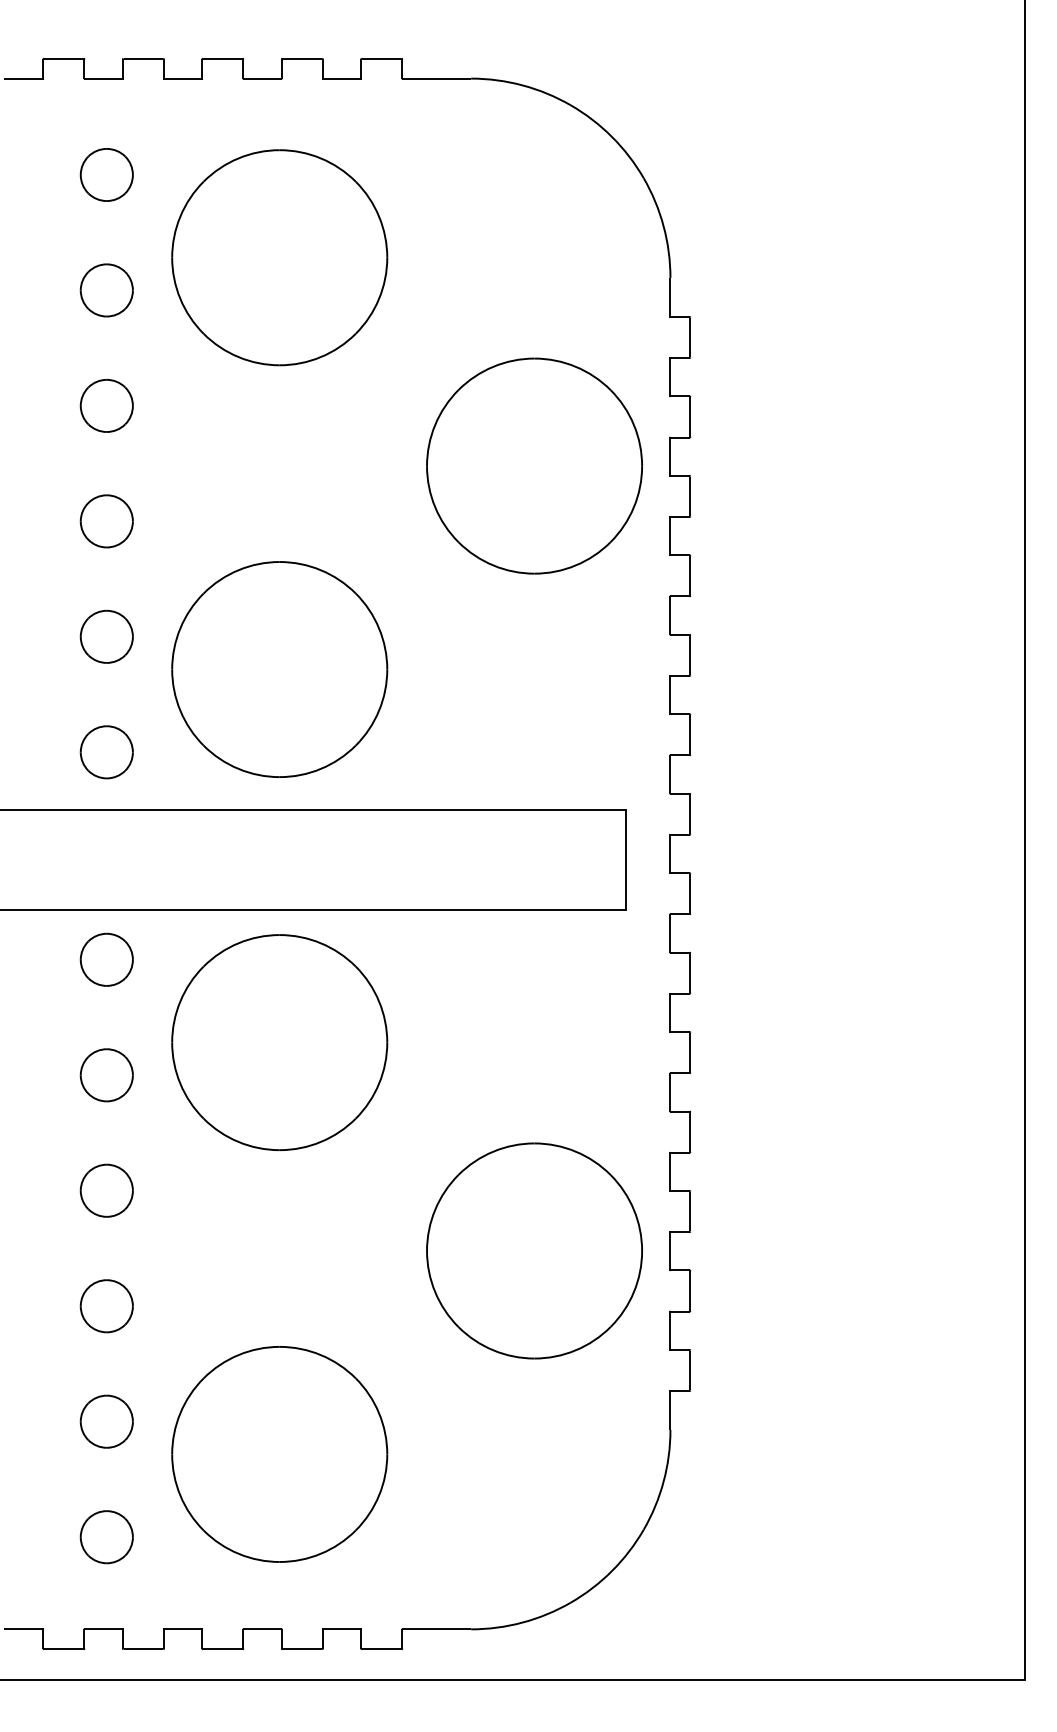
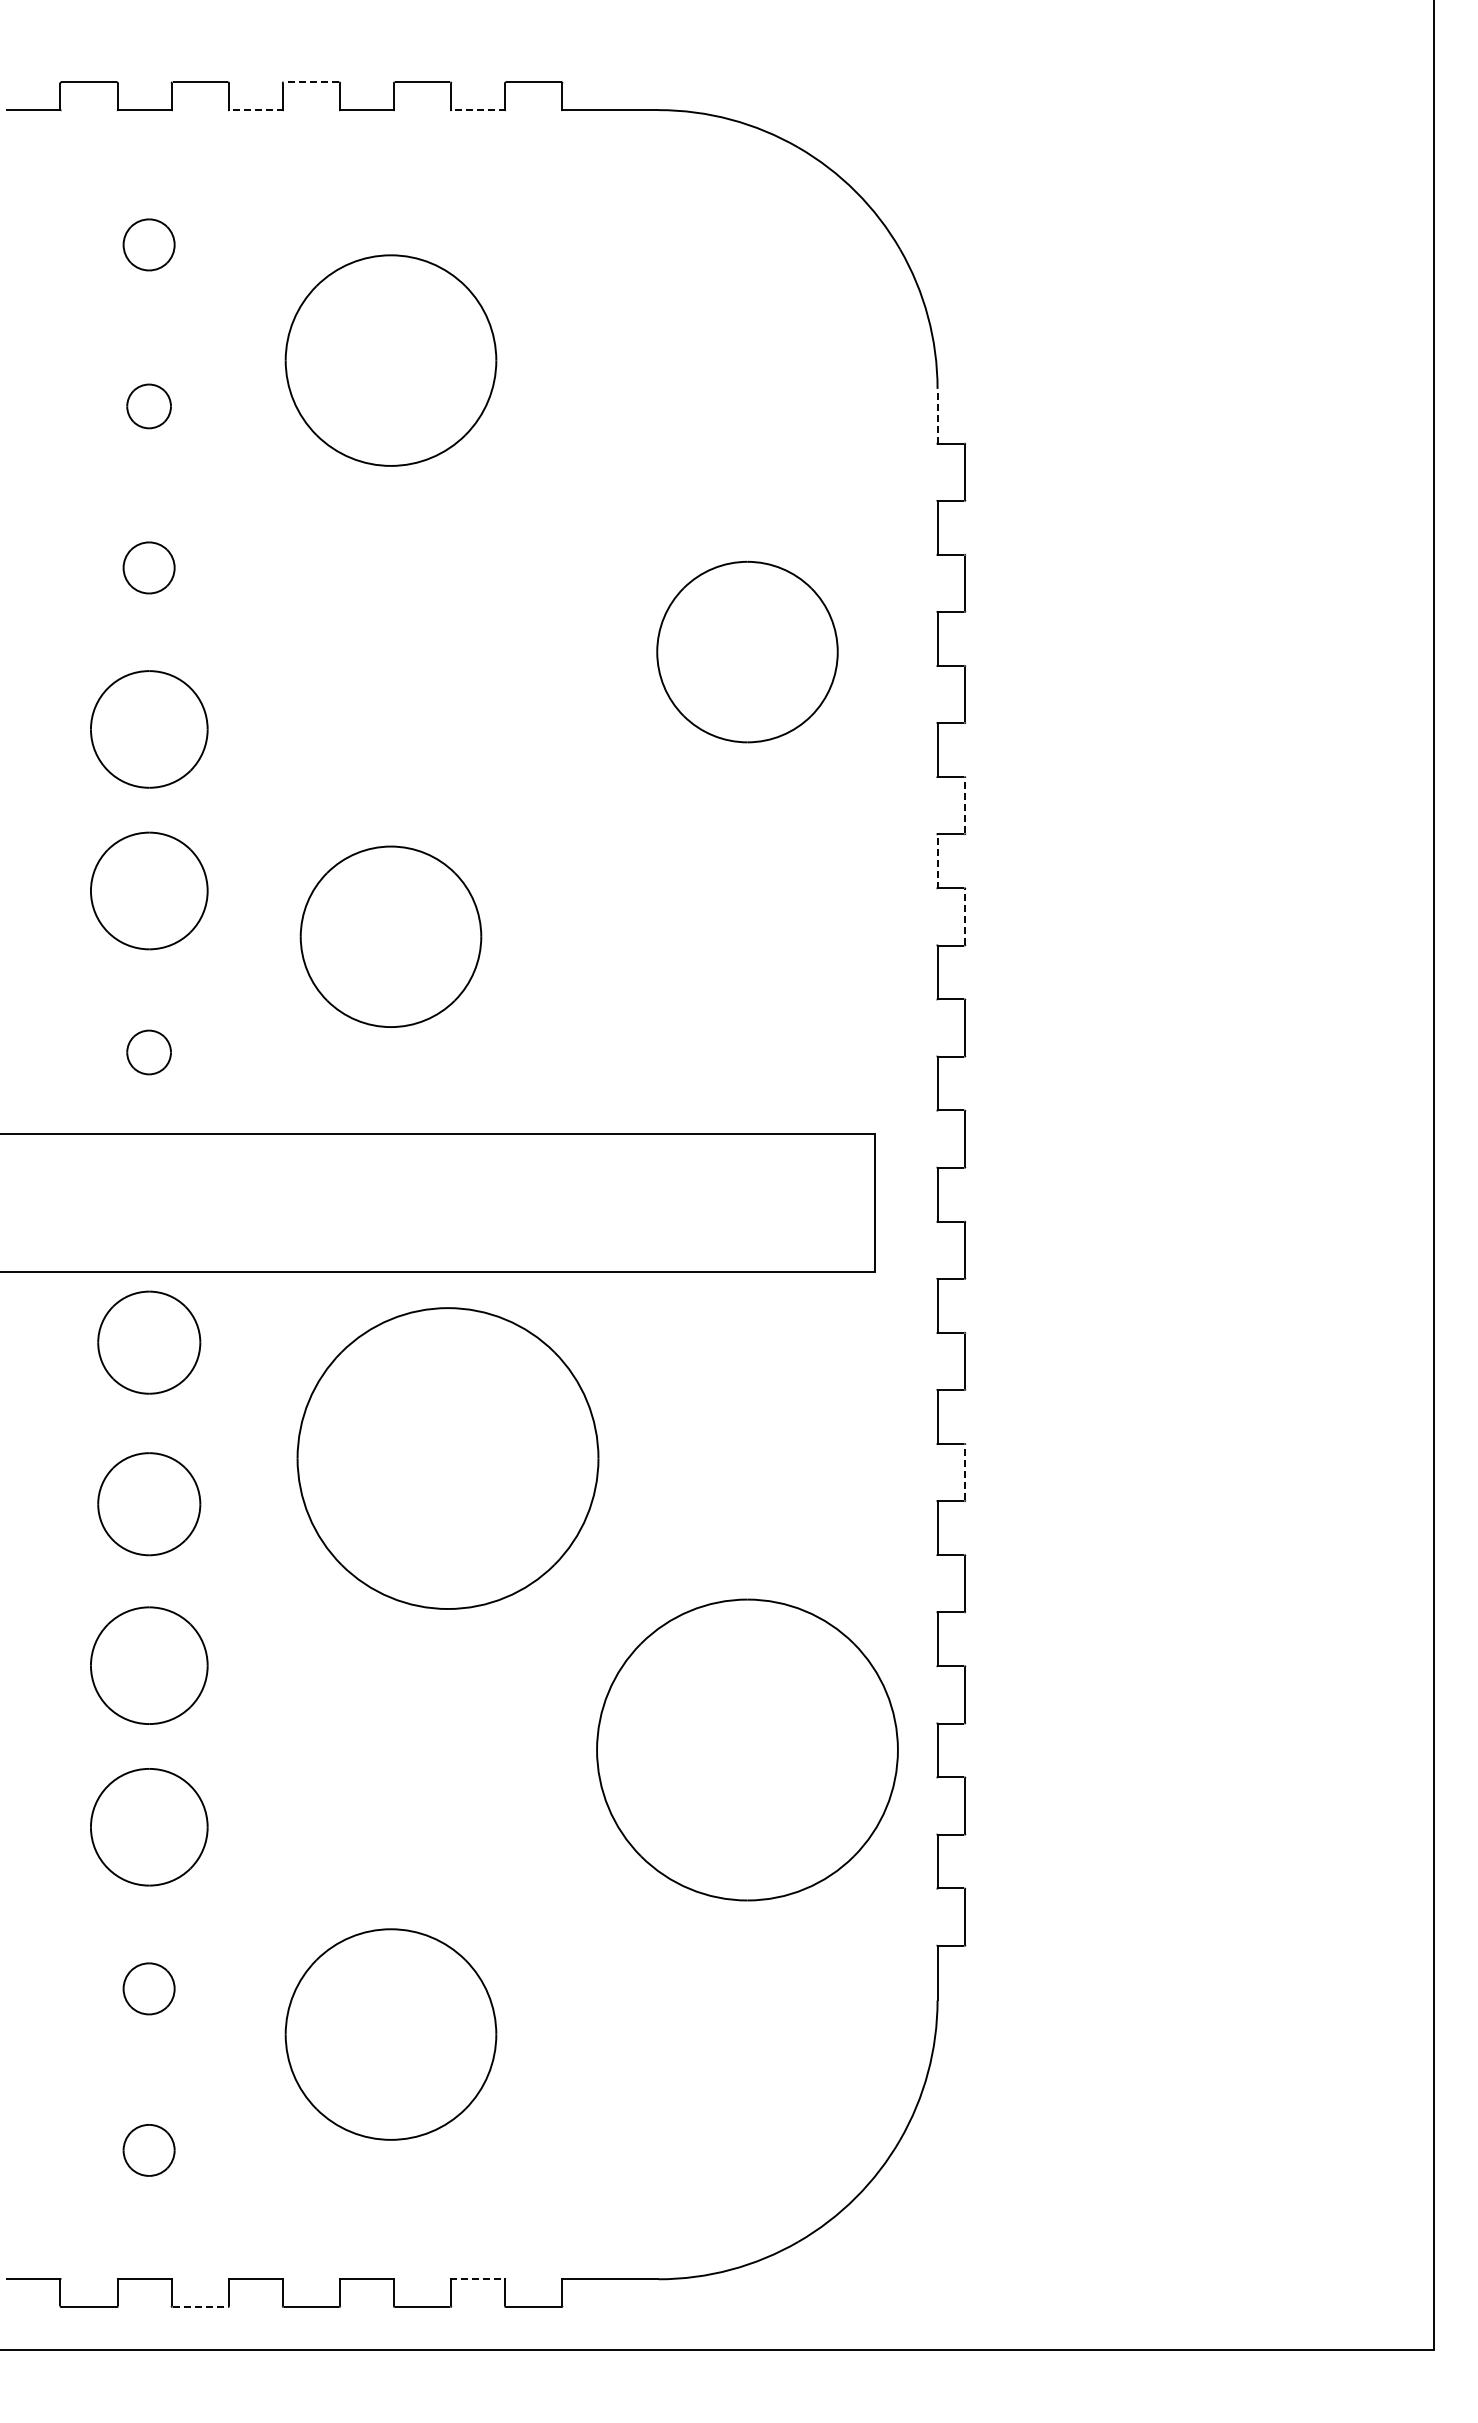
line: (222, 58) -> (311, 82), solid -> dashed
line: (182, 78) -> (255, 110), solid -> dashed
line: (342, 78) -> (478, 110), solid -> dashed
part: (106, 174) -> (148, 244), size x0.7
part: (279, 257) -> (390, 360), size x0.7
part: (106, 290) -> (148, 406), size x0.6
line: (670, 297) -> (937, 416), solid -> dashed
part: (106, 405) -> (148, 567), size x0.7
part: (534, 465) -> (747, 651), size x0.6
part: (106, 521) -> (148, 729), size x1.6
line: (690, 575) -> (965, 805), solid -> dashed
line: (670, 615) -> (937, 861), solid -> dashed
part: (106, 636) -> (148, 890), size x1.6
line: (690, 655) -> (965, 916), solid -> dashed
part: (279, 669) -> (390, 936), size x0.6
part: (106, 752) -> (148, 1052), size x0.6
part: (106, 959) -> (148, 1342), size x1.4
part: (279, 1042) -> (447, 1458), moved
line: (690, 1052) -> (965, 1472), solid -> dashed
part: (106, 1075) -> (148, 1504), size x1.4
part: (106, 1190) -> (148, 1665), size x1.6
part: (106, 1306) -> (148, 1827), size x1.6
part: (106, 1421) -> (148, 1988), size x0.7
part: (279, 1454) -> (390, 2034), size x0.7
part: (106, 1537) -> (148, 2150), size x0.7
line: (342, 1629) -> (478, 2279), solid -> dashed
line: (143, 1649) -> (200, 2307), solid -> dashed

